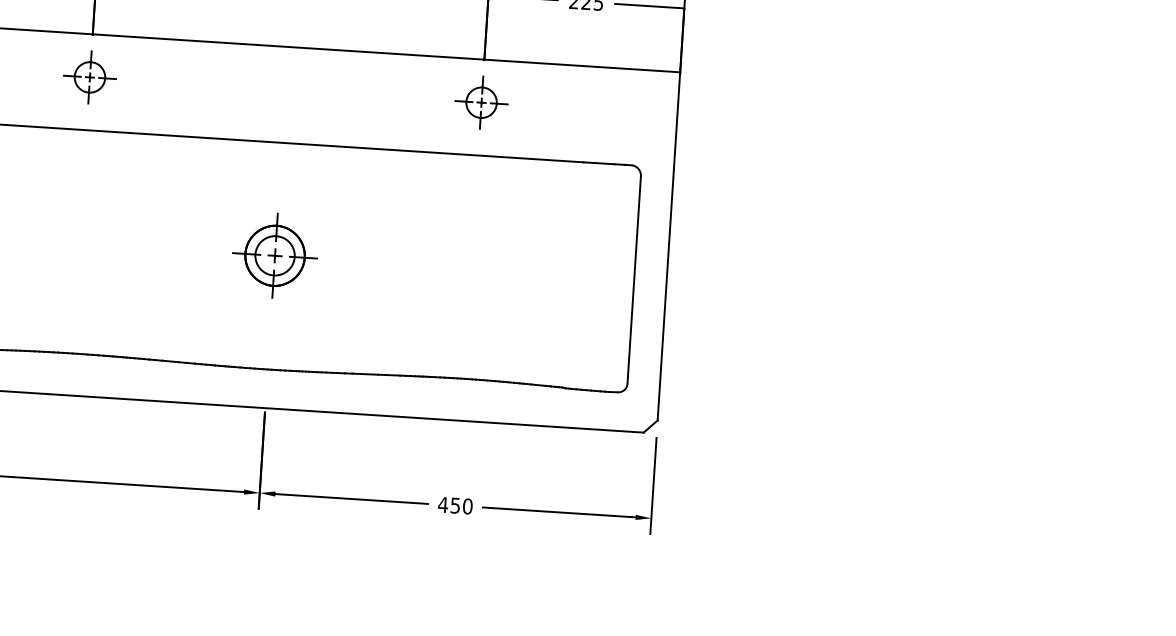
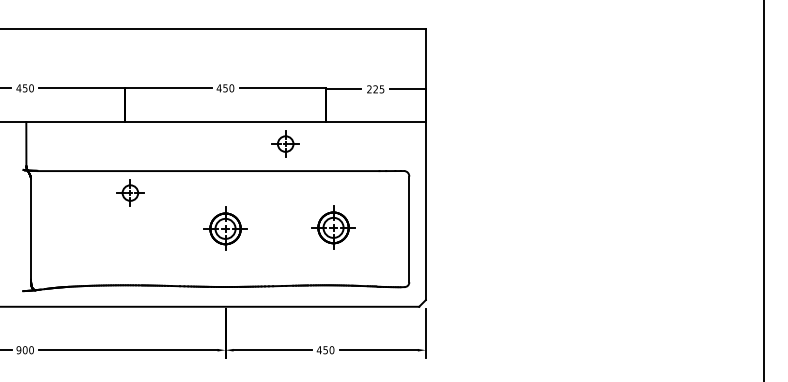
part: (90, 76) -> (130, 192), moved
part: (481, 101) -> (285, 143), moved
part: (486, 266) -> (333, 227), added

